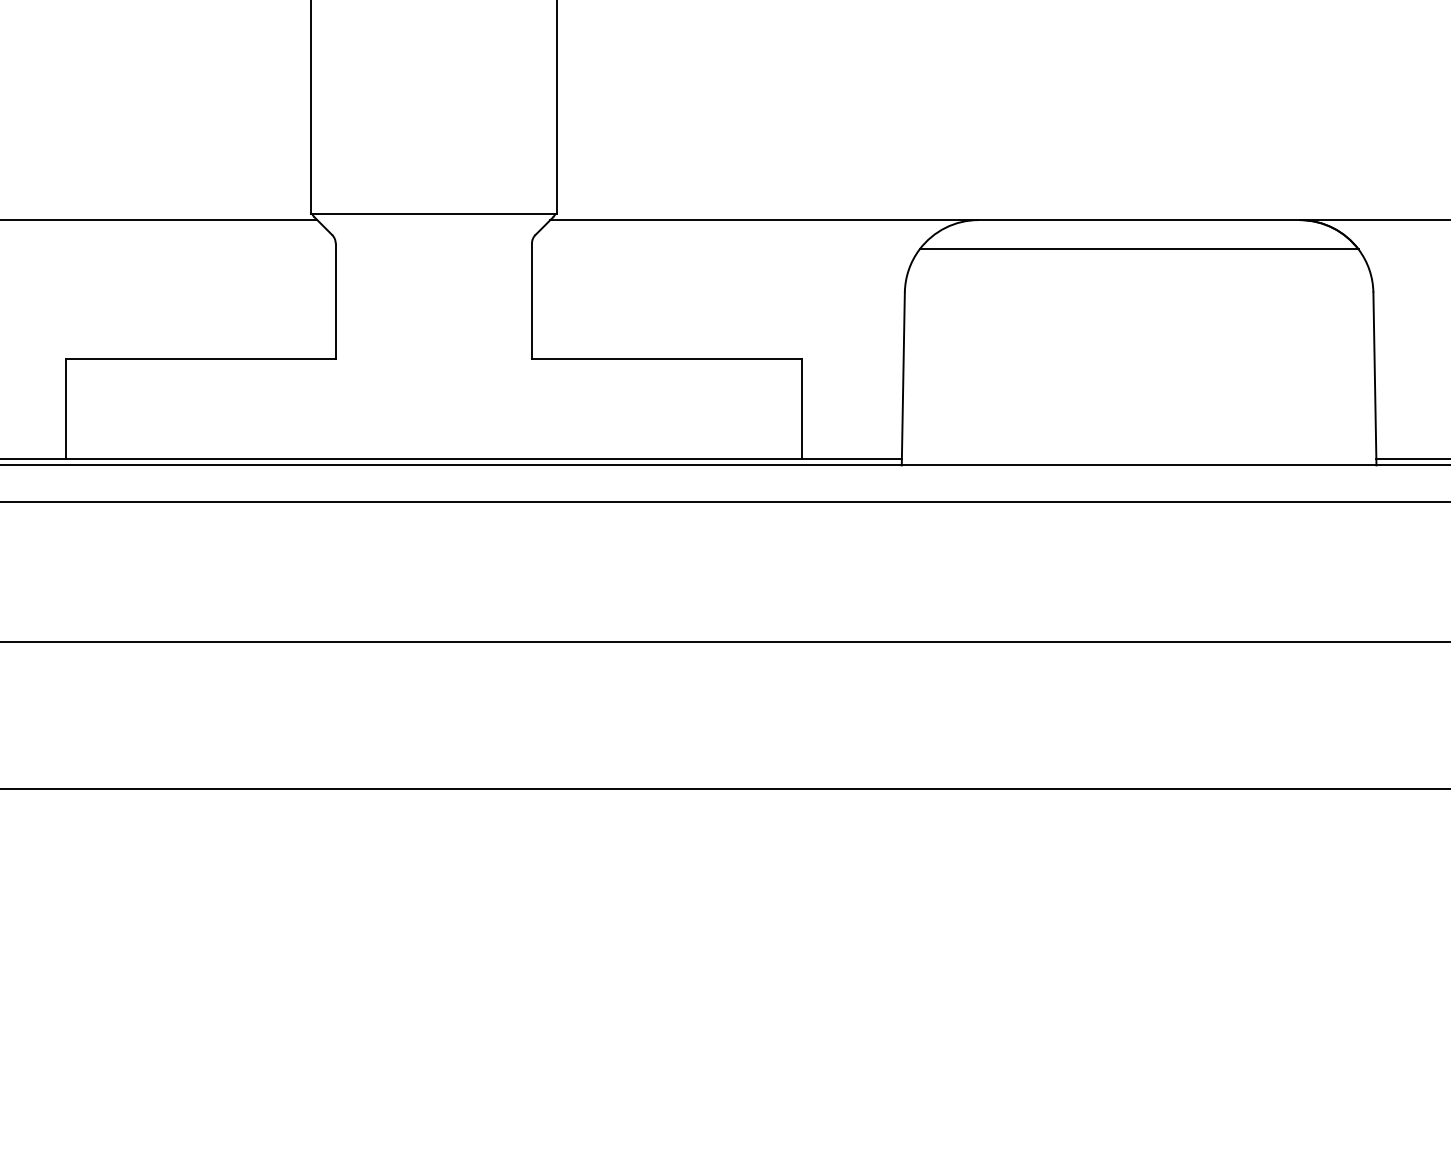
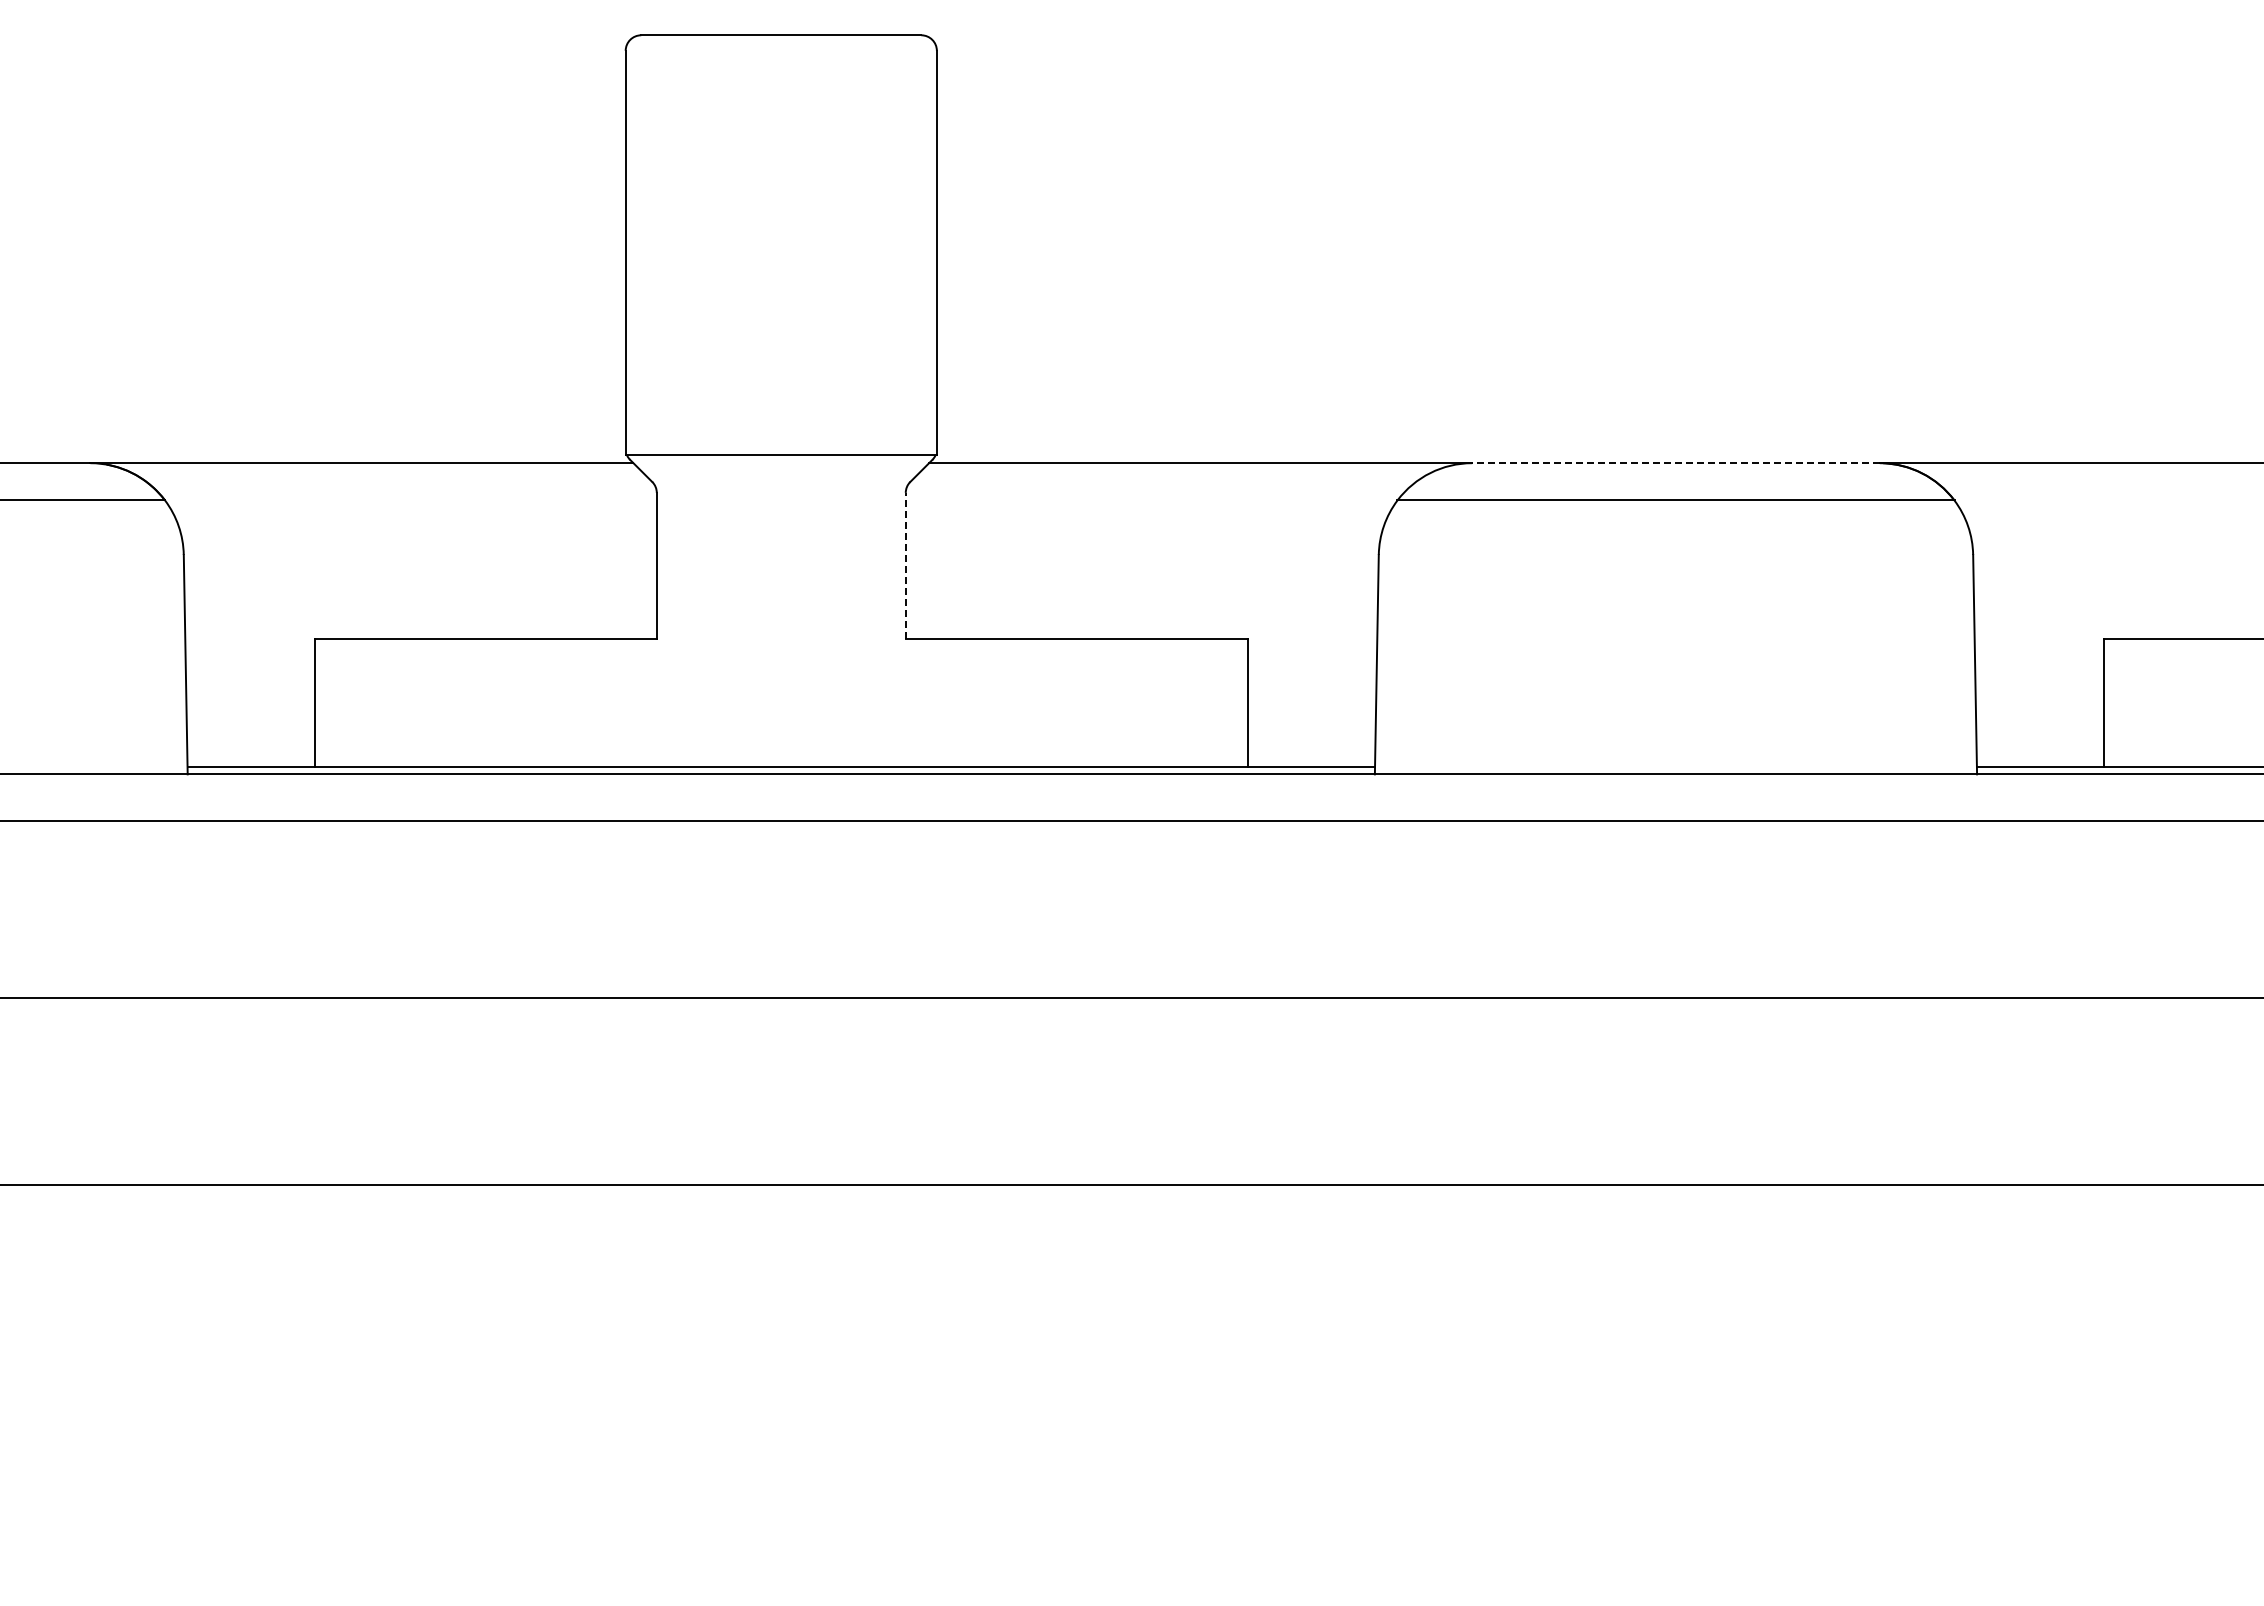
line: (1138, 220) -> (1675, 463), solid -> dashed
line: (531, 300) -> (905, 565), solid -> dashed

